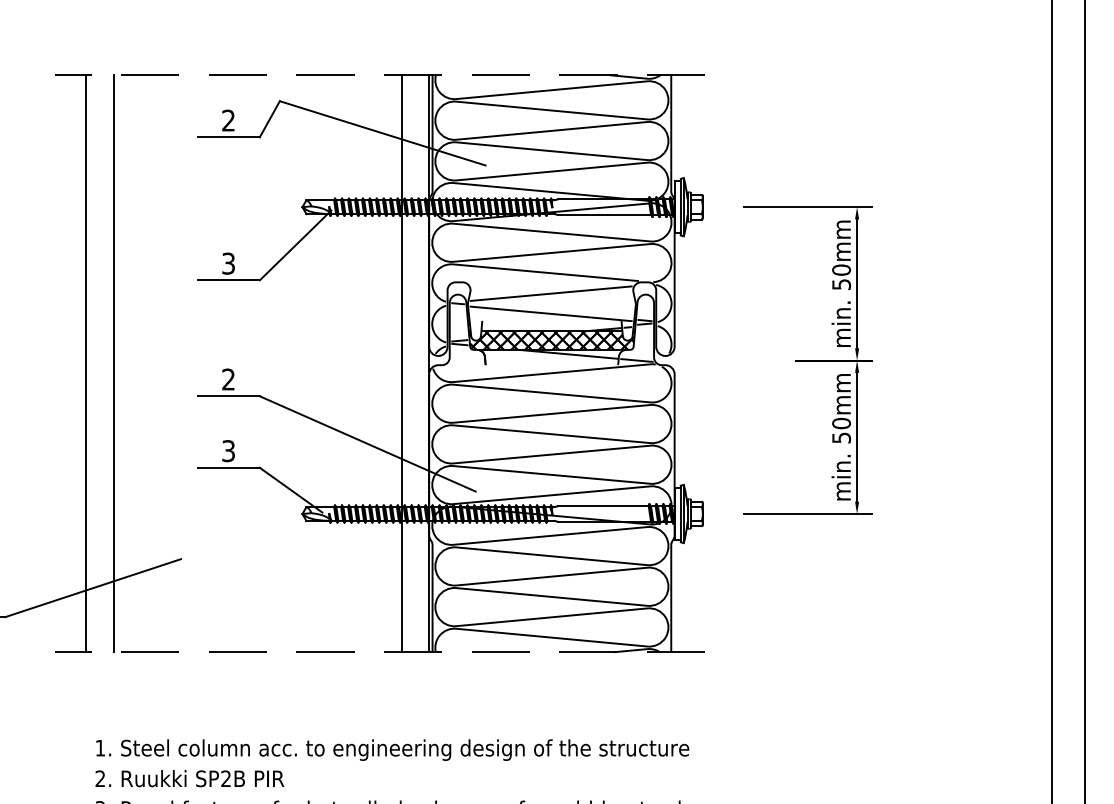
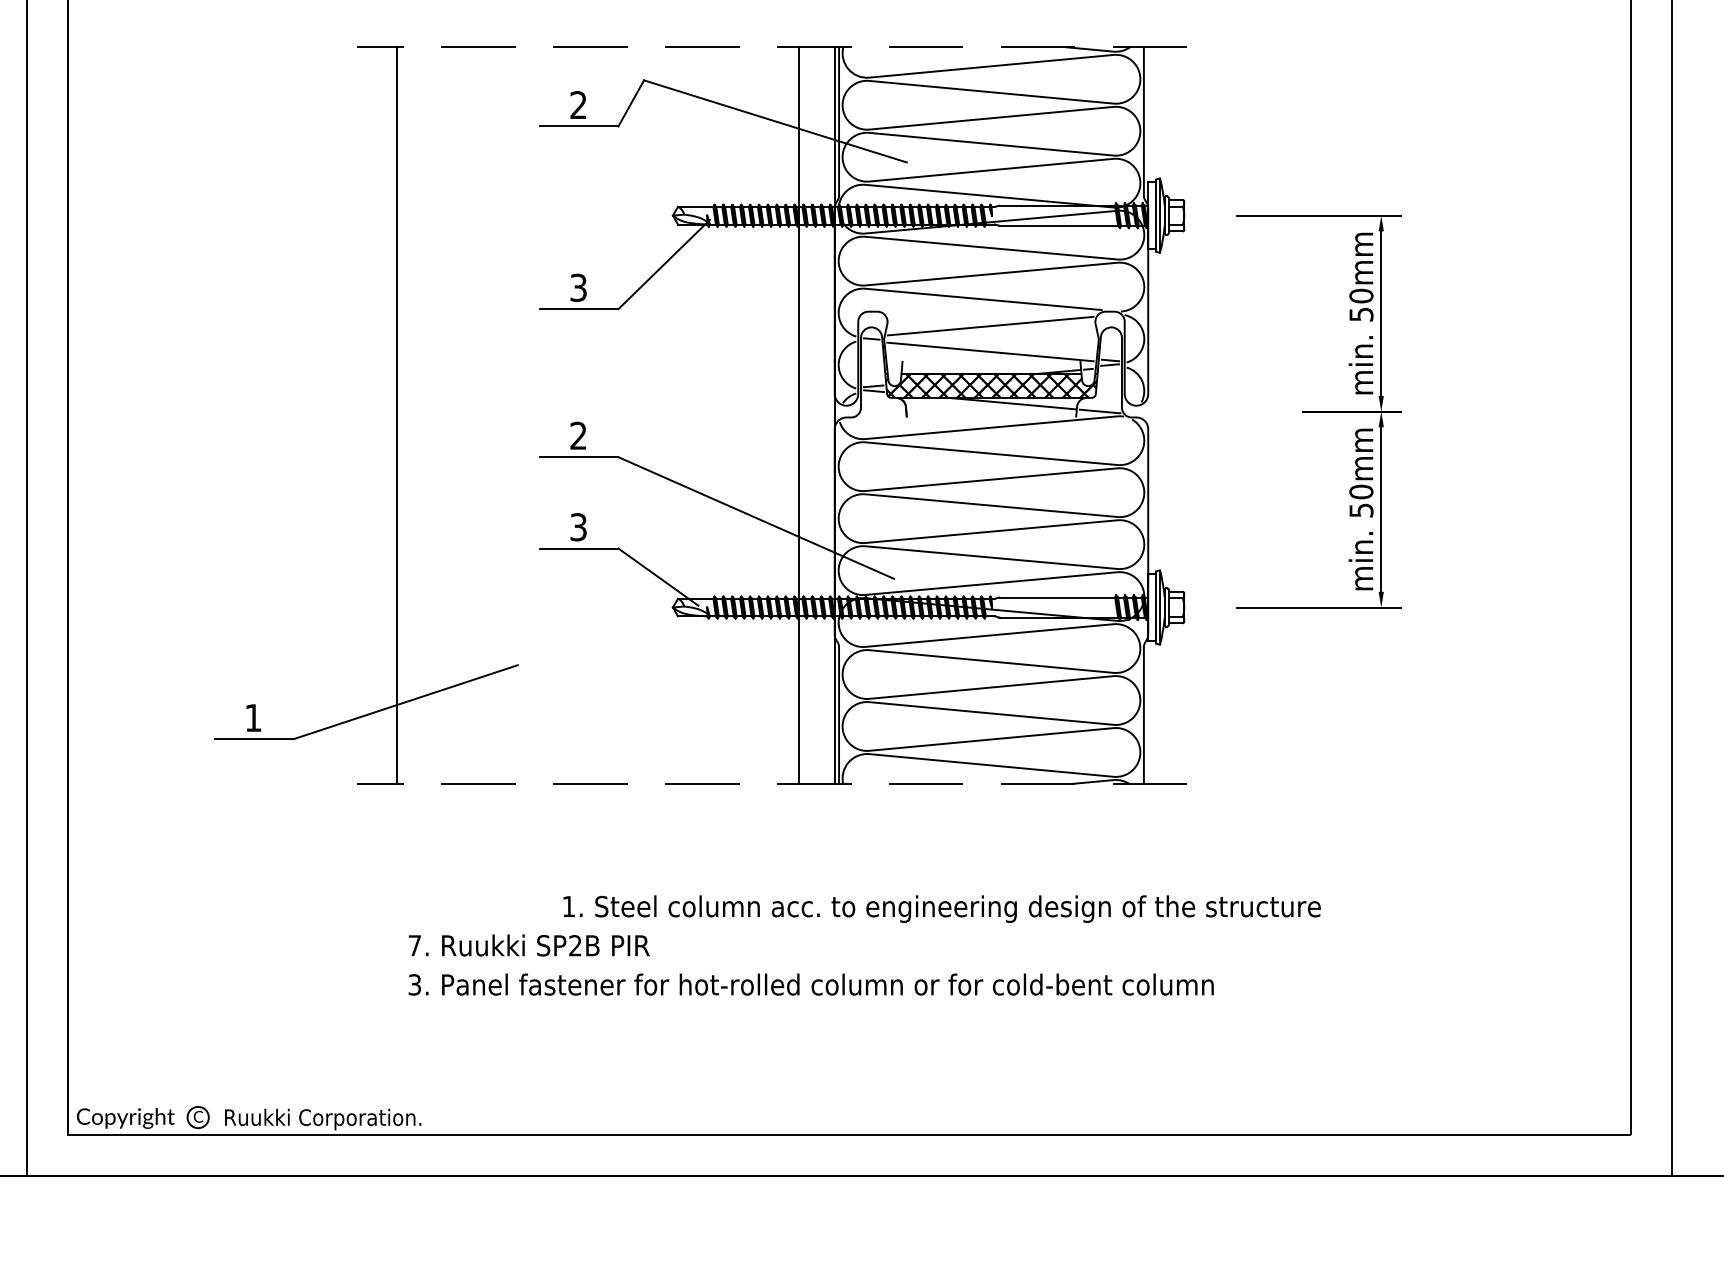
line: (113, 363) -> (431, 415), removed
text: (392, 749) -> (941, 908), moved
text: (100, 778) -> (414, 945), 2. -> 7.

